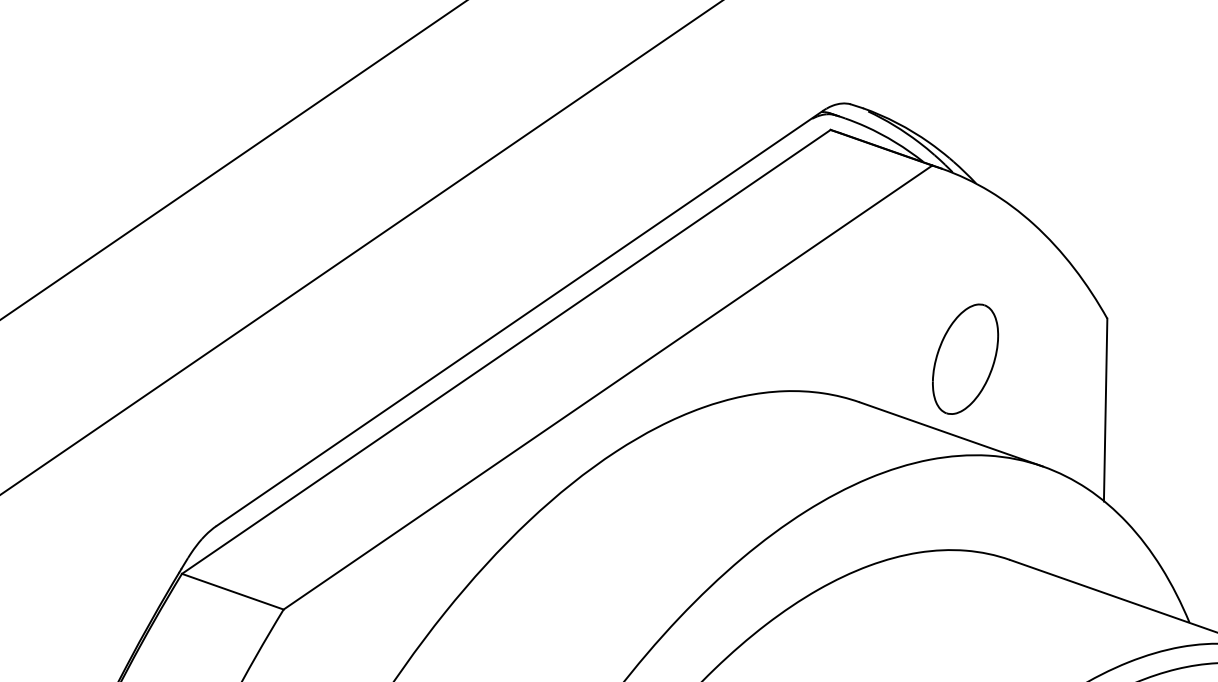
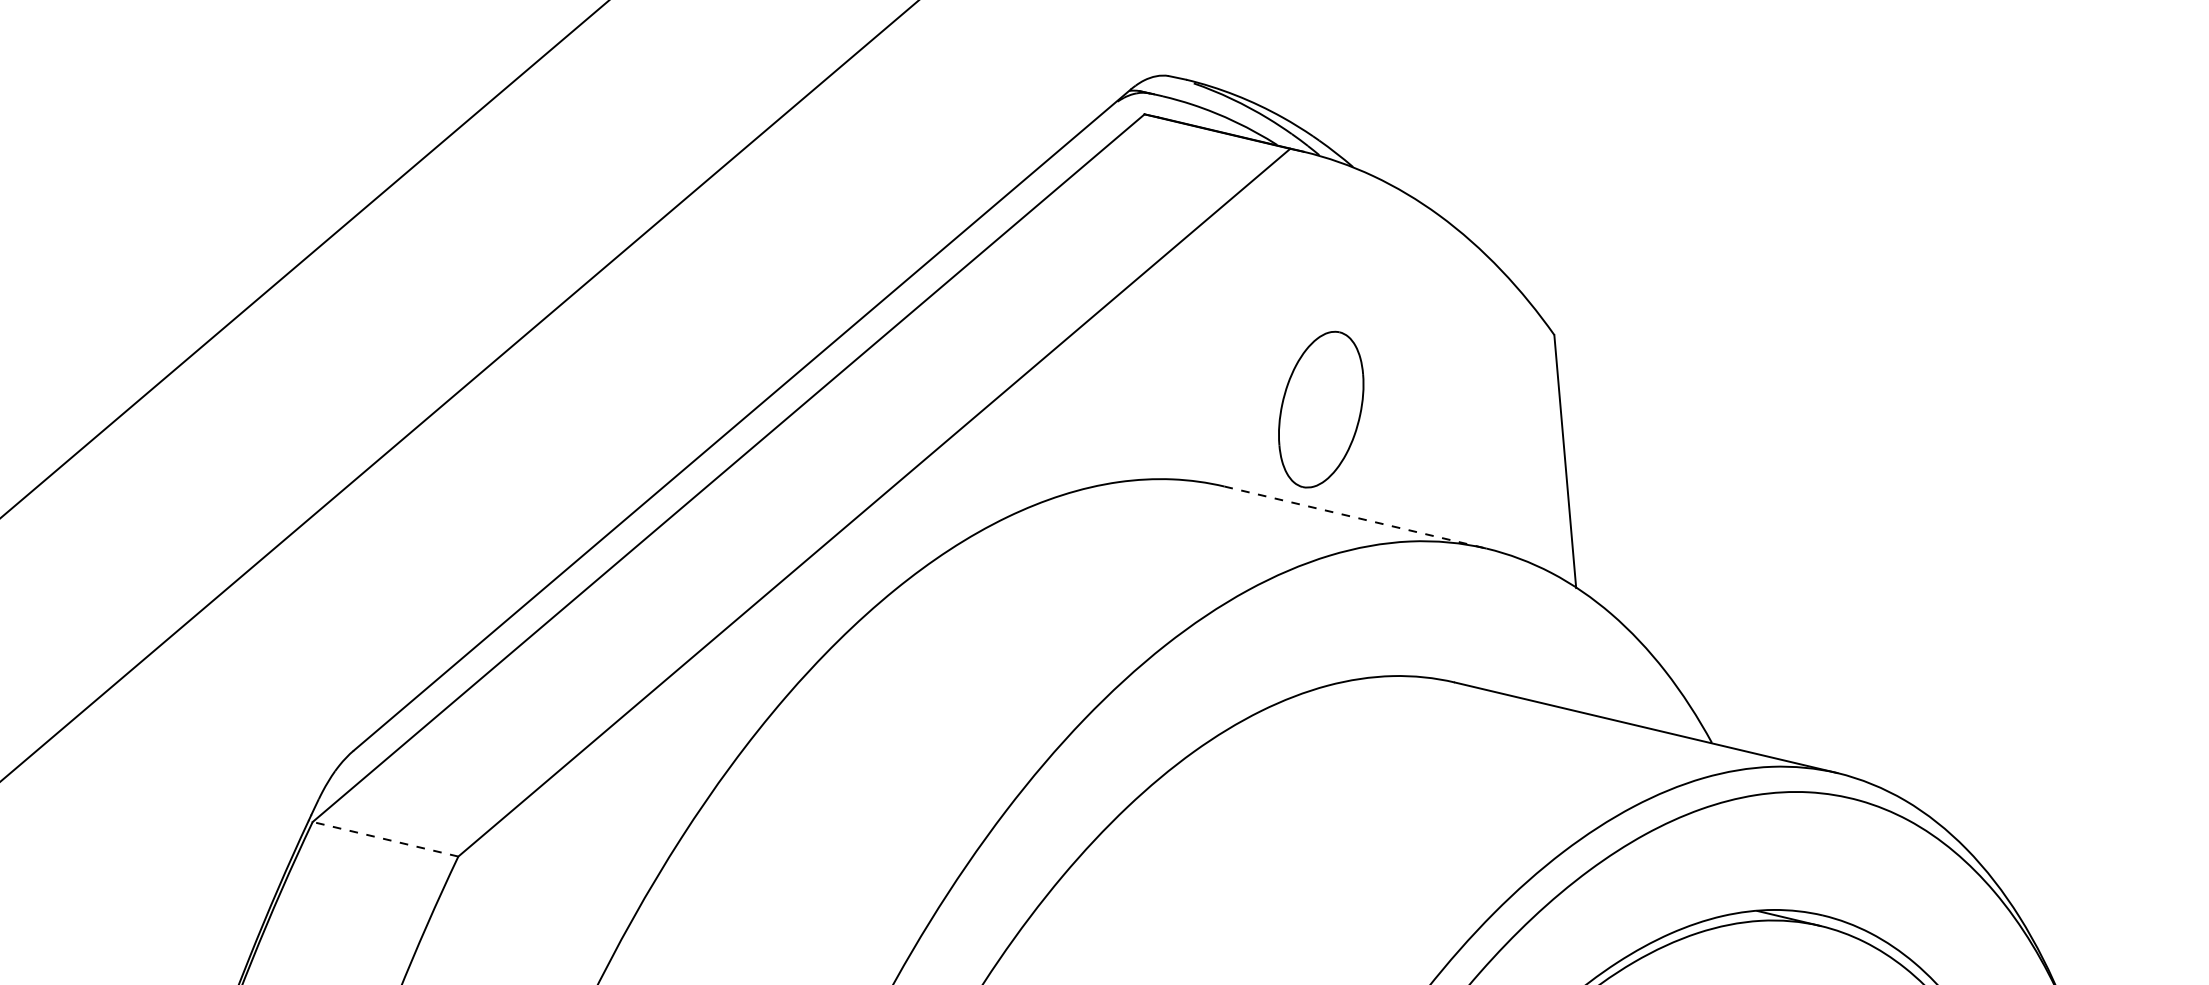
part: (965, 359) -> (1321, 409), moved
line: (951, 434) -> (1355, 517), solid -> dashed
line: (232, 591) -> (385, 839), solid -> dashed

